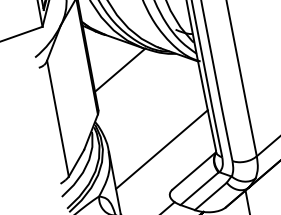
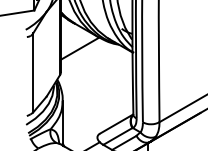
line: (161, 148) -> (97, 105), removed

